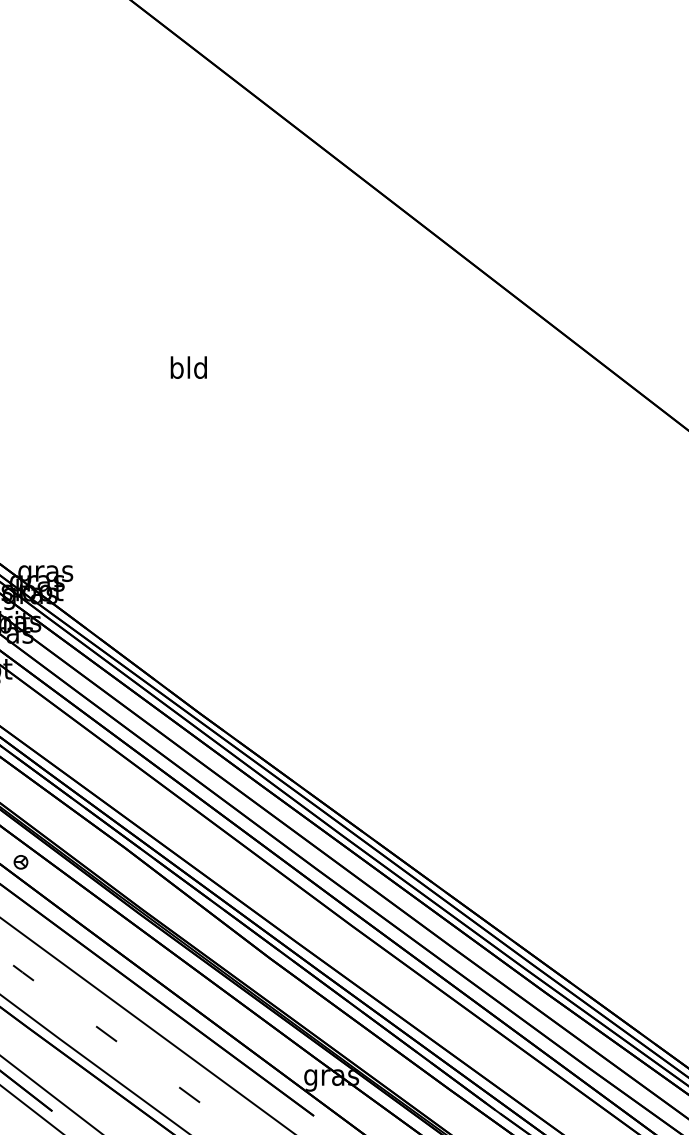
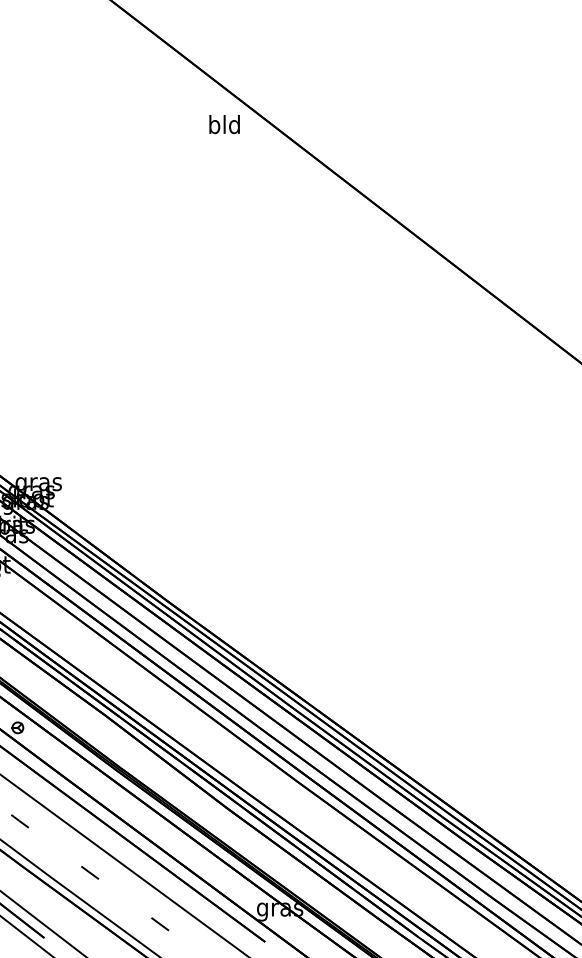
text: (188, 367) -> (224, 124), moved

